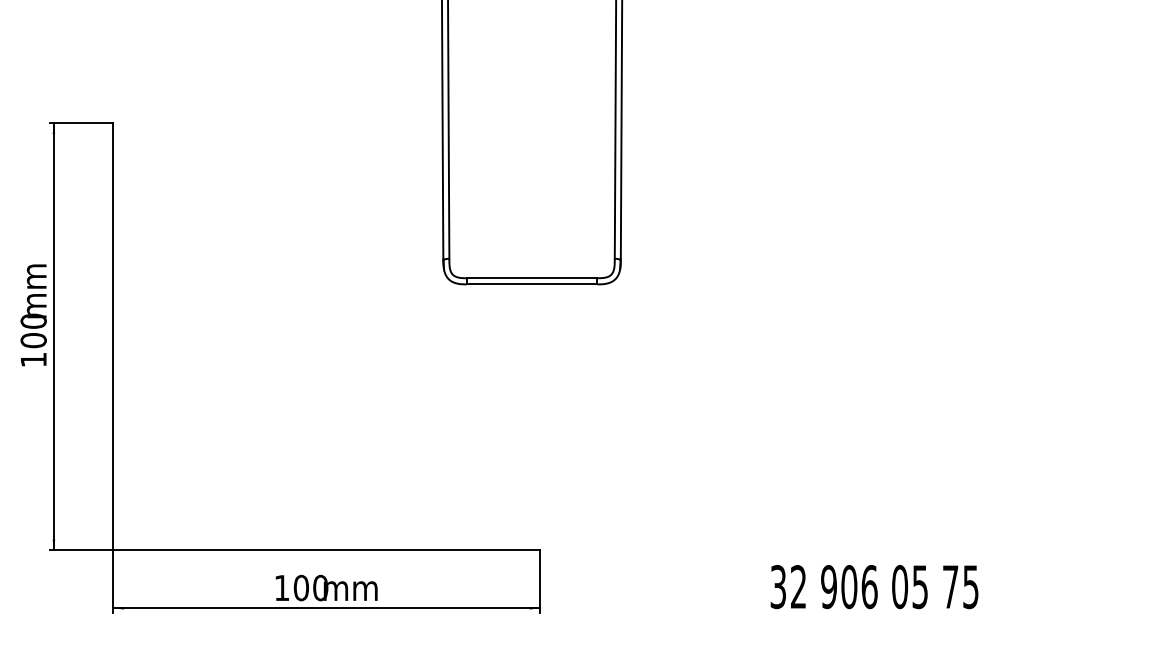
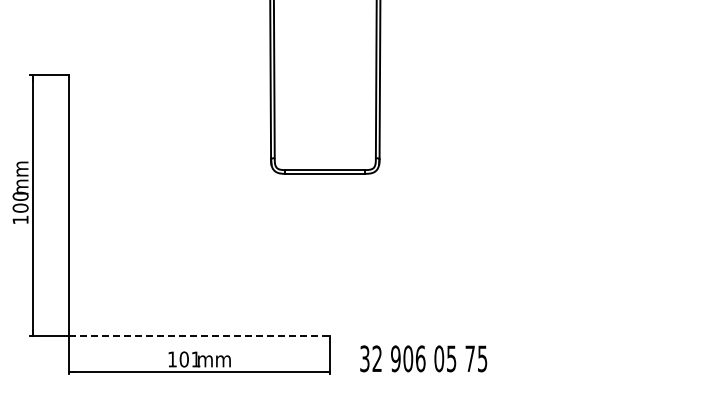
line: (326, 550) -> (199, 336), solid -> dashed
text: (874, 586) -> (423, 358), moved
text: (319, 588) -> (195, 359), 100 -> 101

